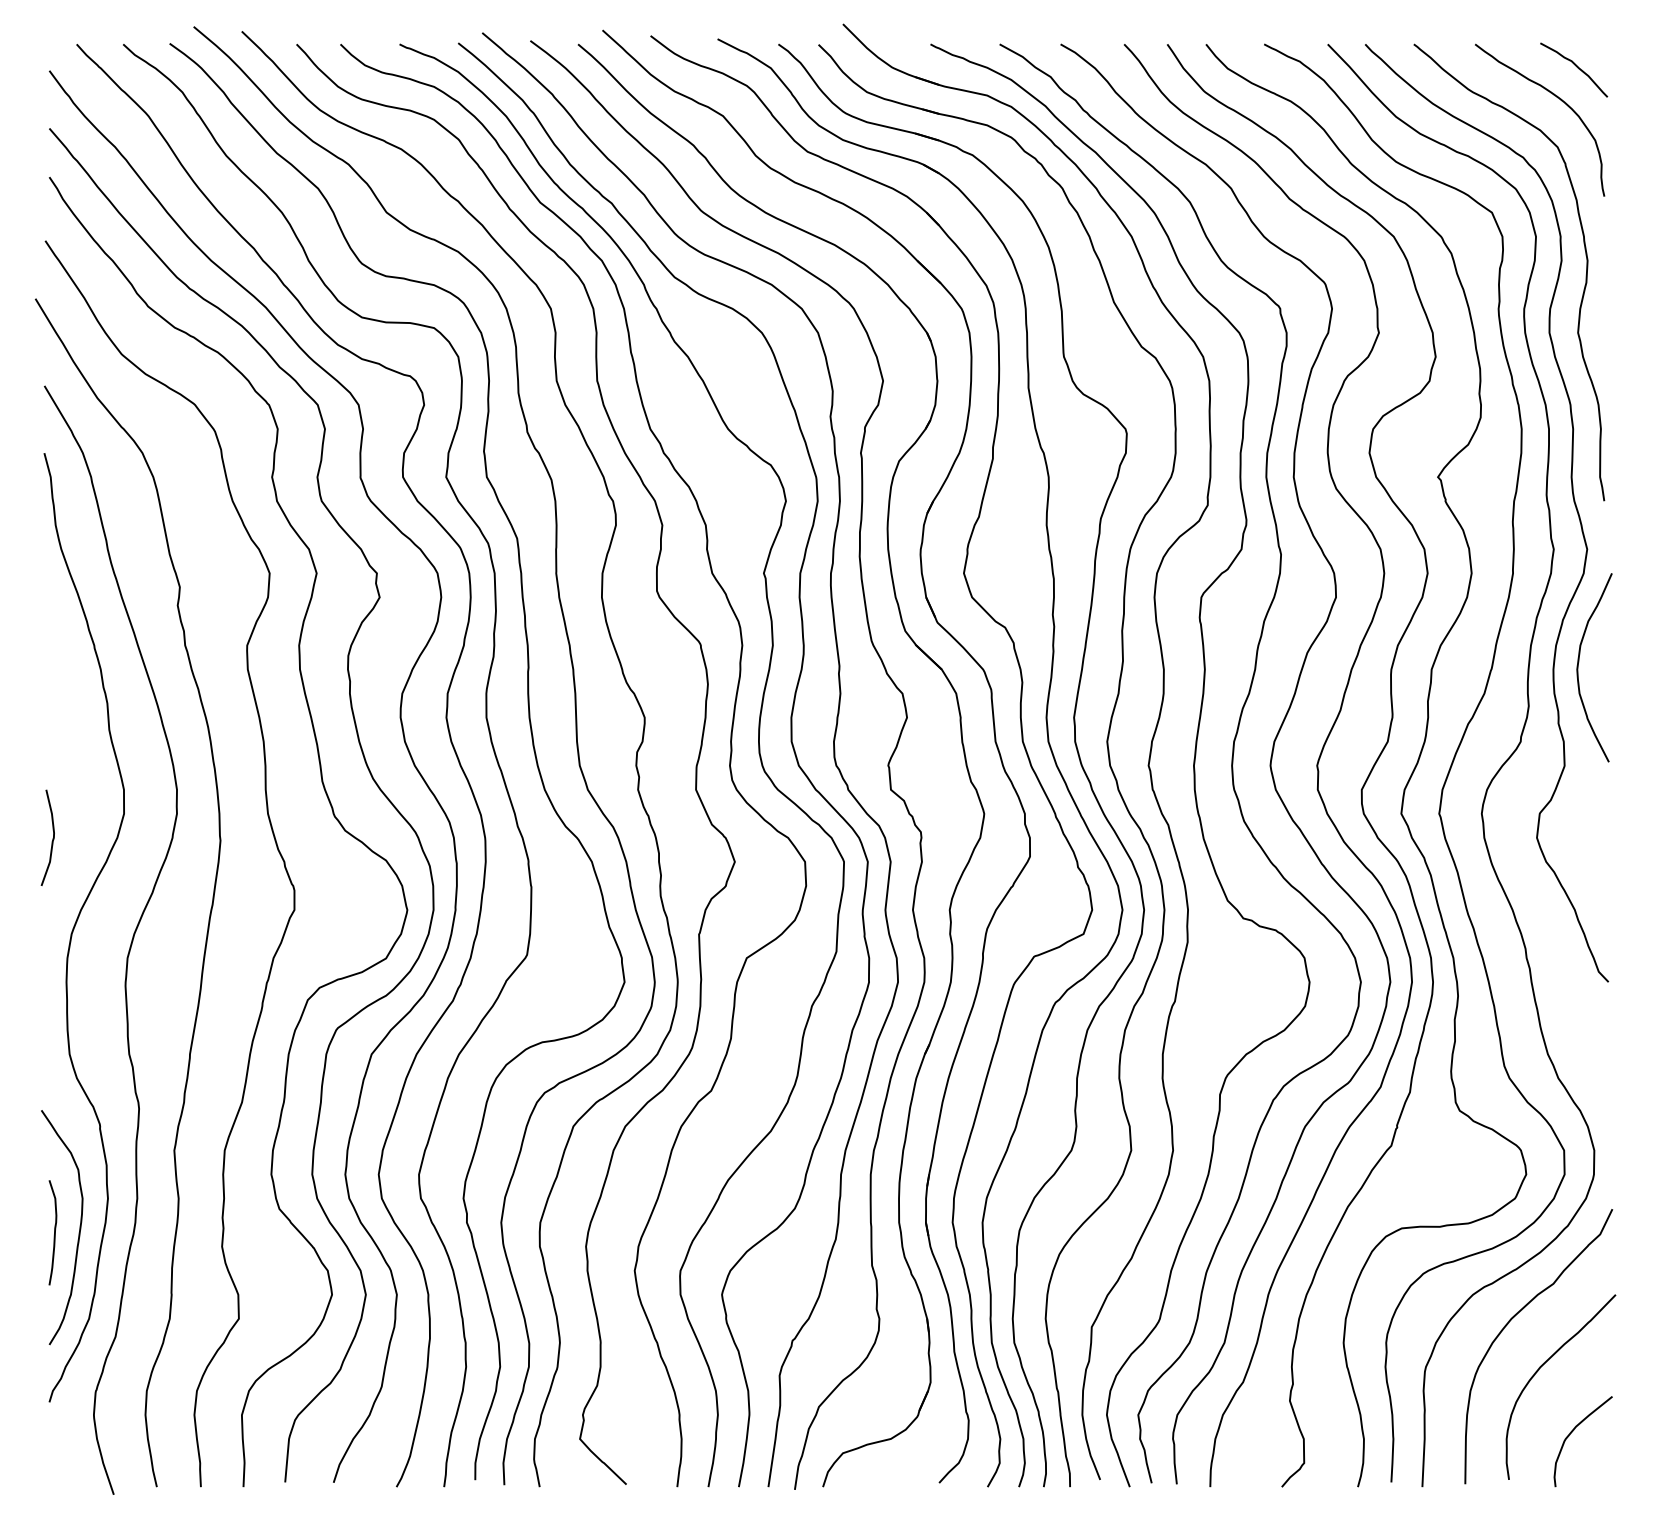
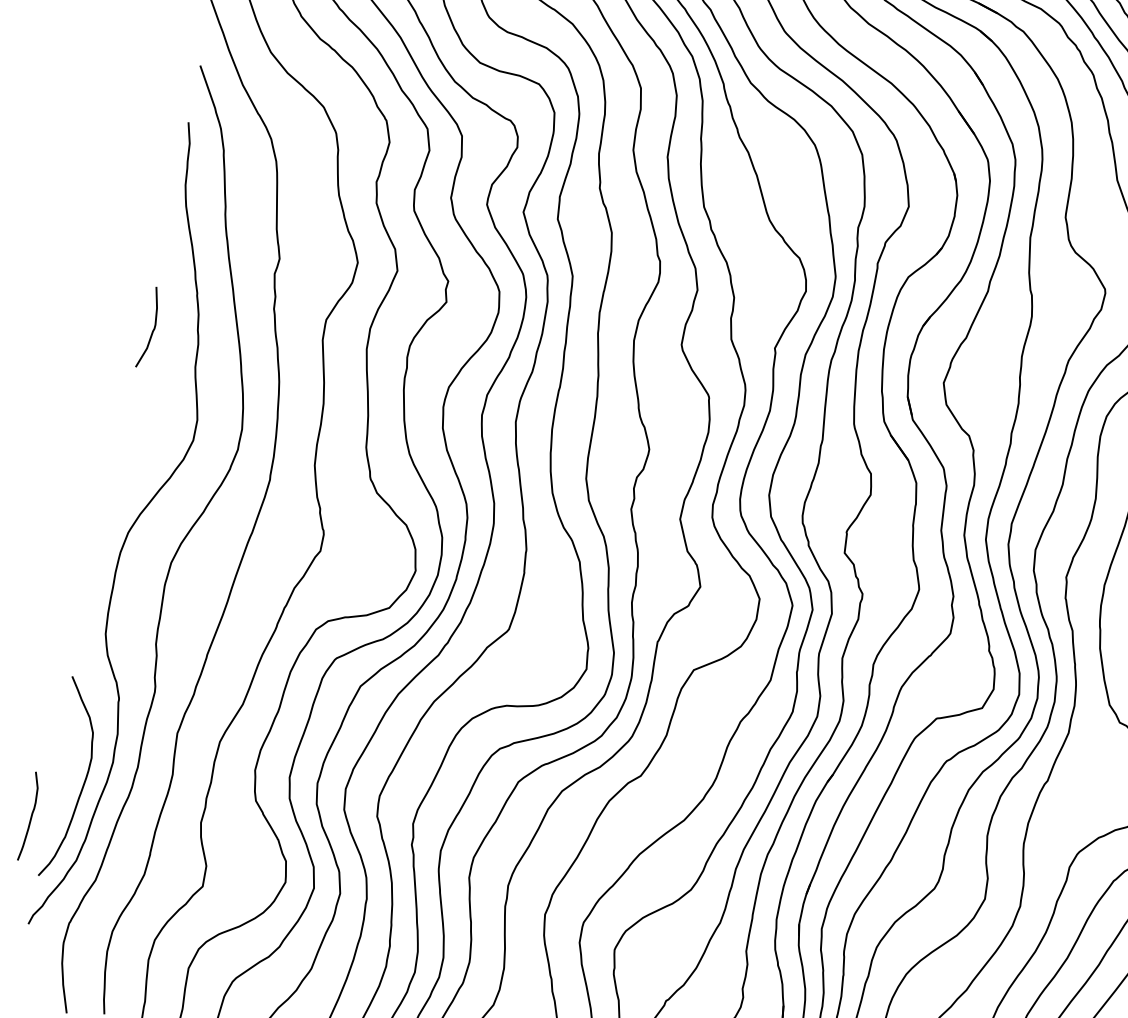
curve: (52, 838) -> (153, 329), moved
curve: (54, 1232) -> (31, 816), moved

